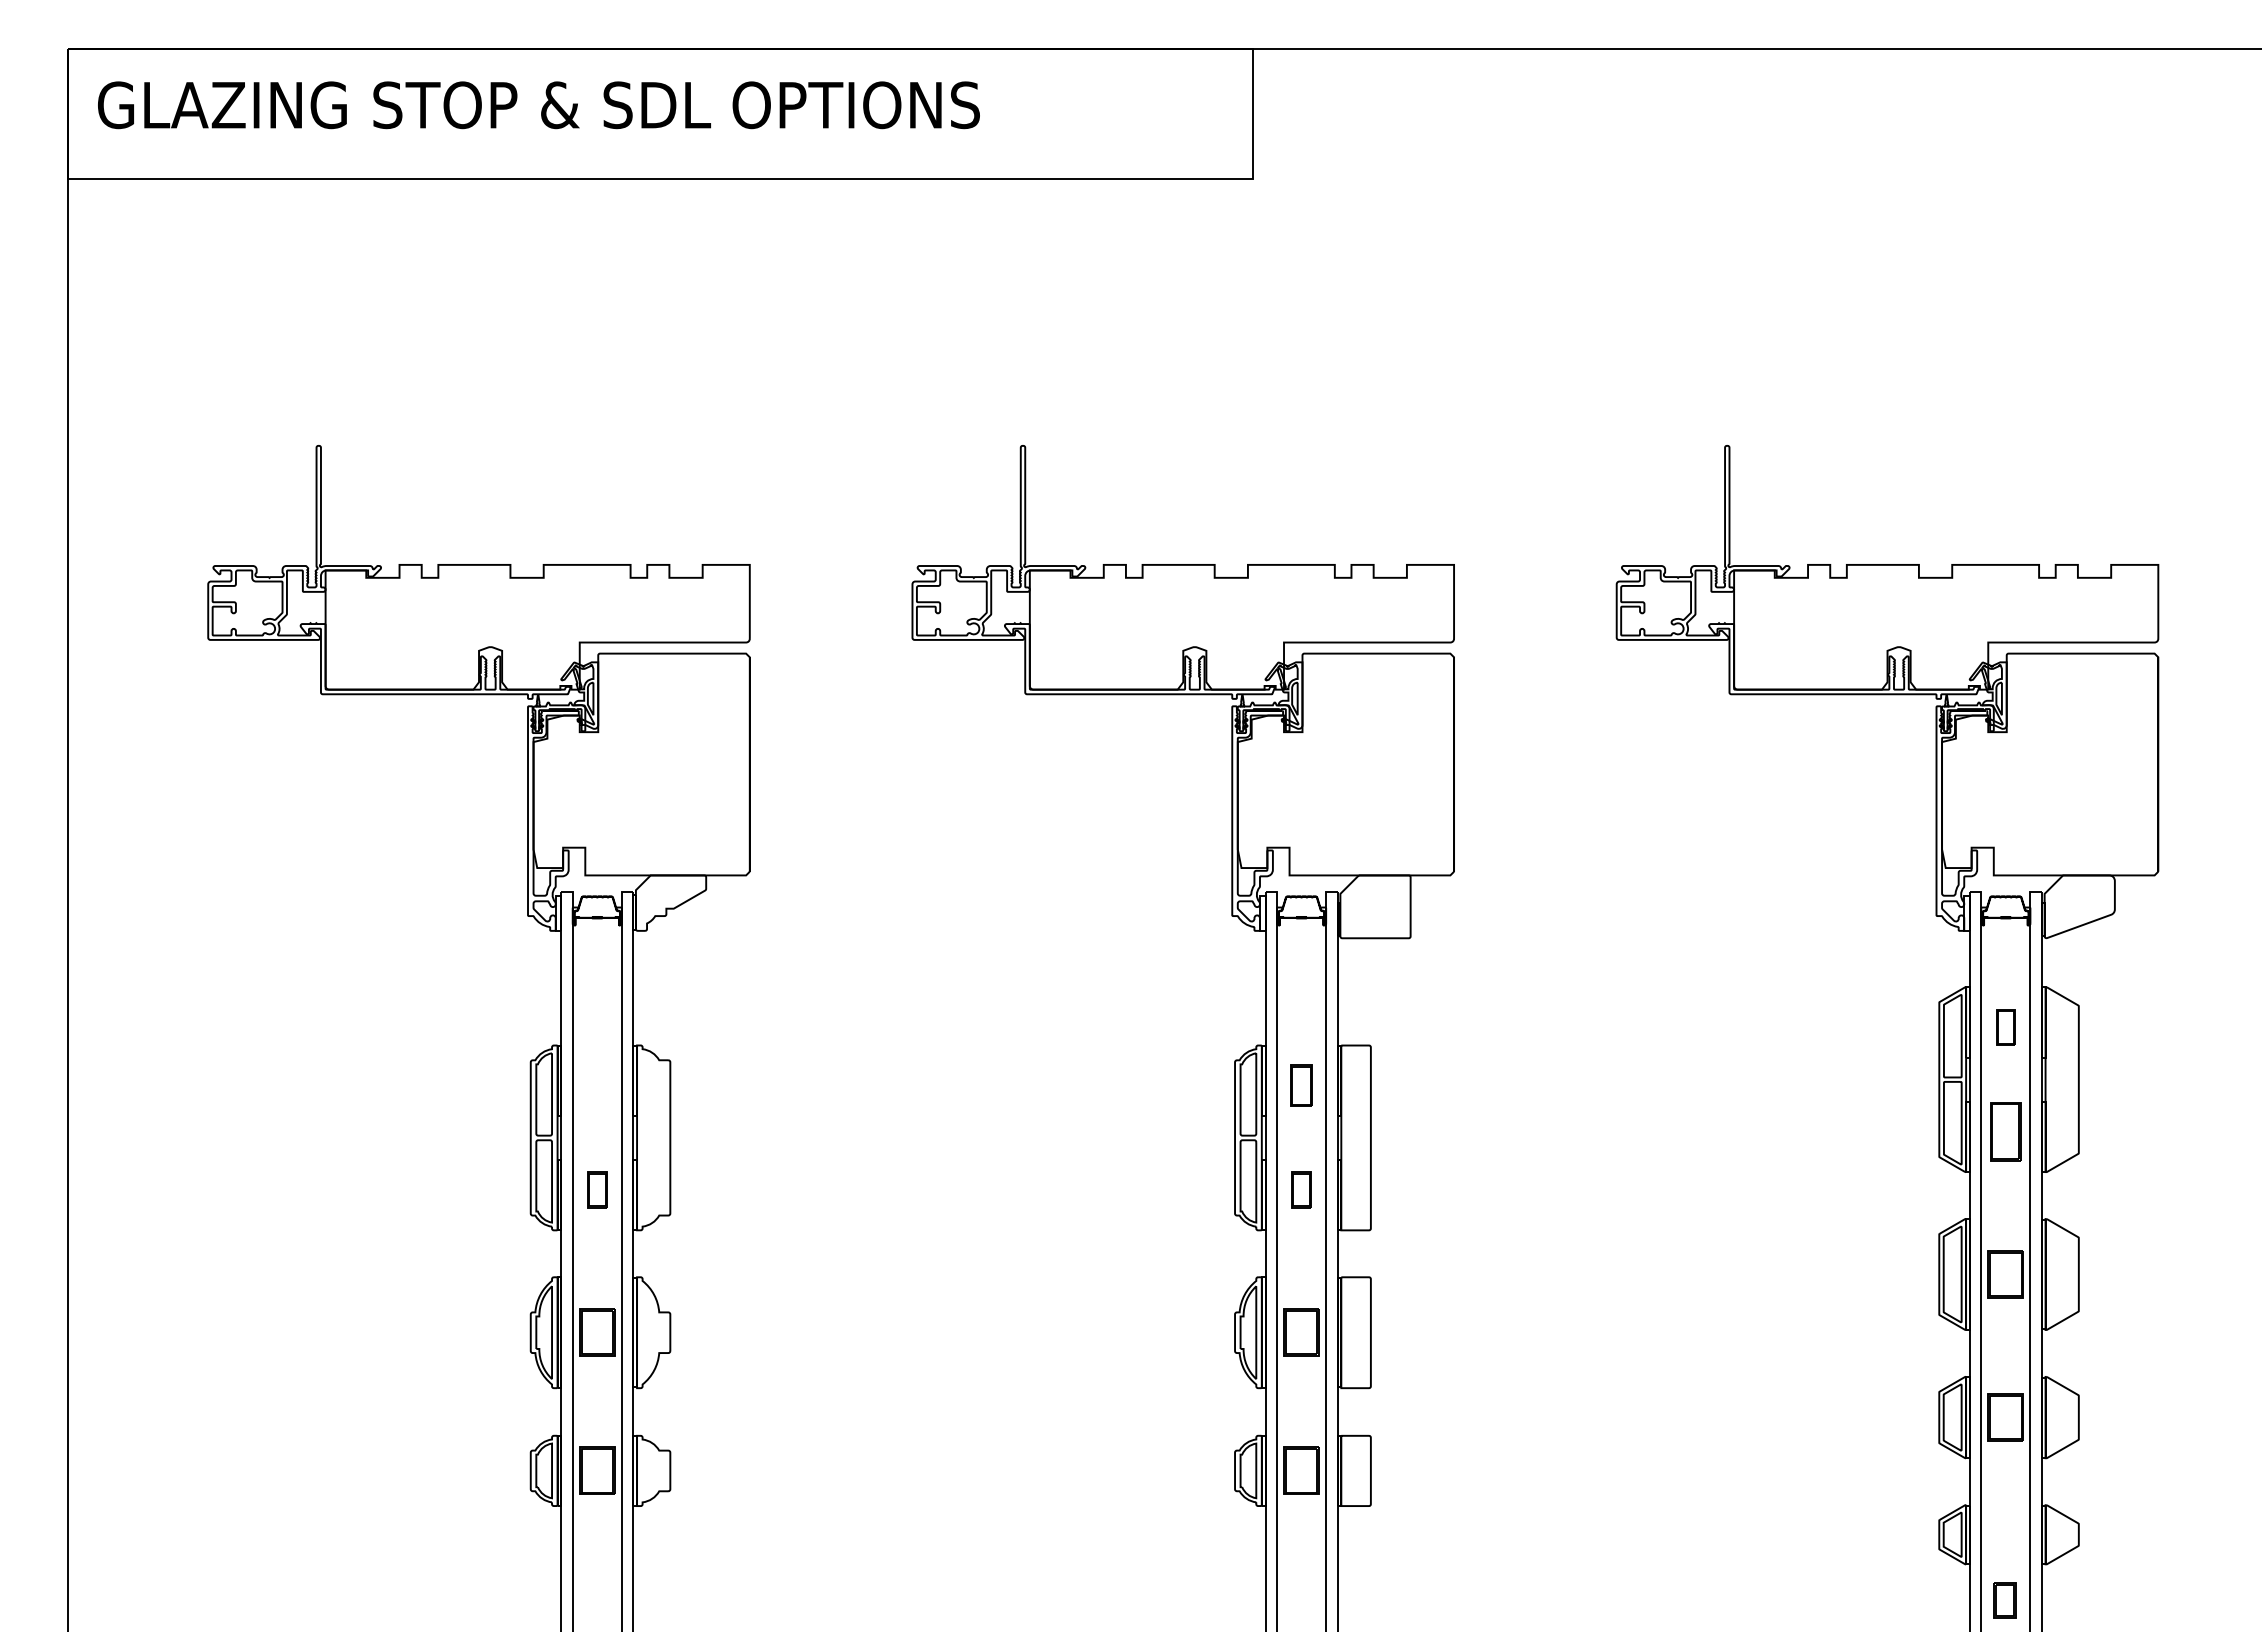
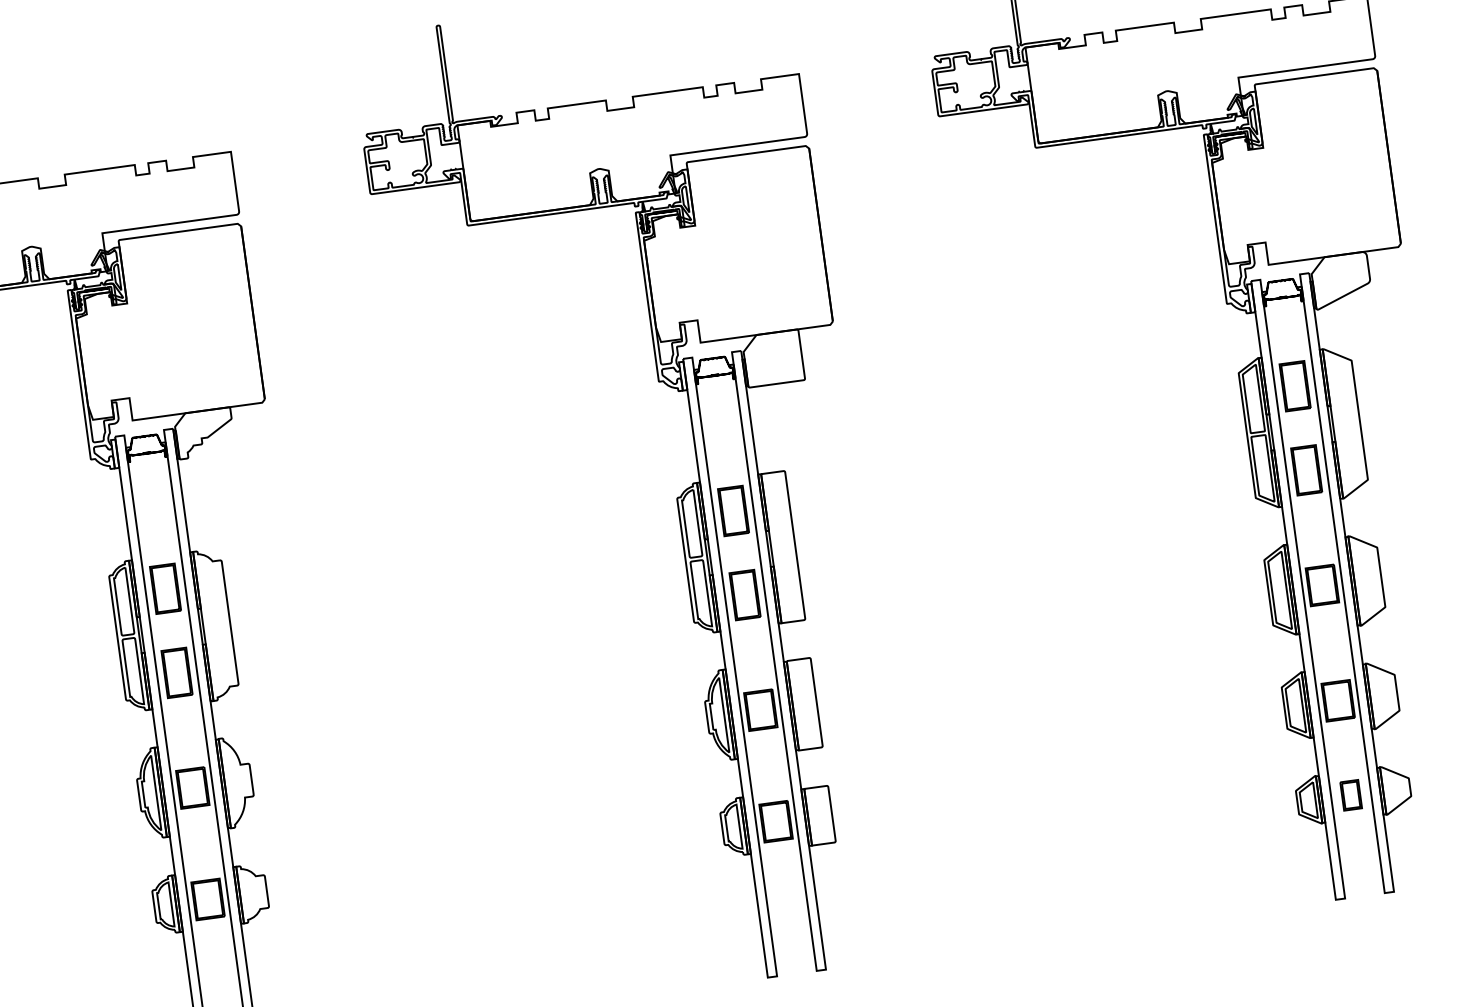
part: (2005, 1027) -> (1294, 386), size x1.67
part: (597, 1085) -> (165, 588), added
part: (1301, 1085) -> (733, 510), size x1.43
part: (597, 1189) -> (177, 672), size x1.67
part: (1301, 1189) -> (744, 594), size x1.67
part: (2004, 1600) -> (1350, 795), moved

